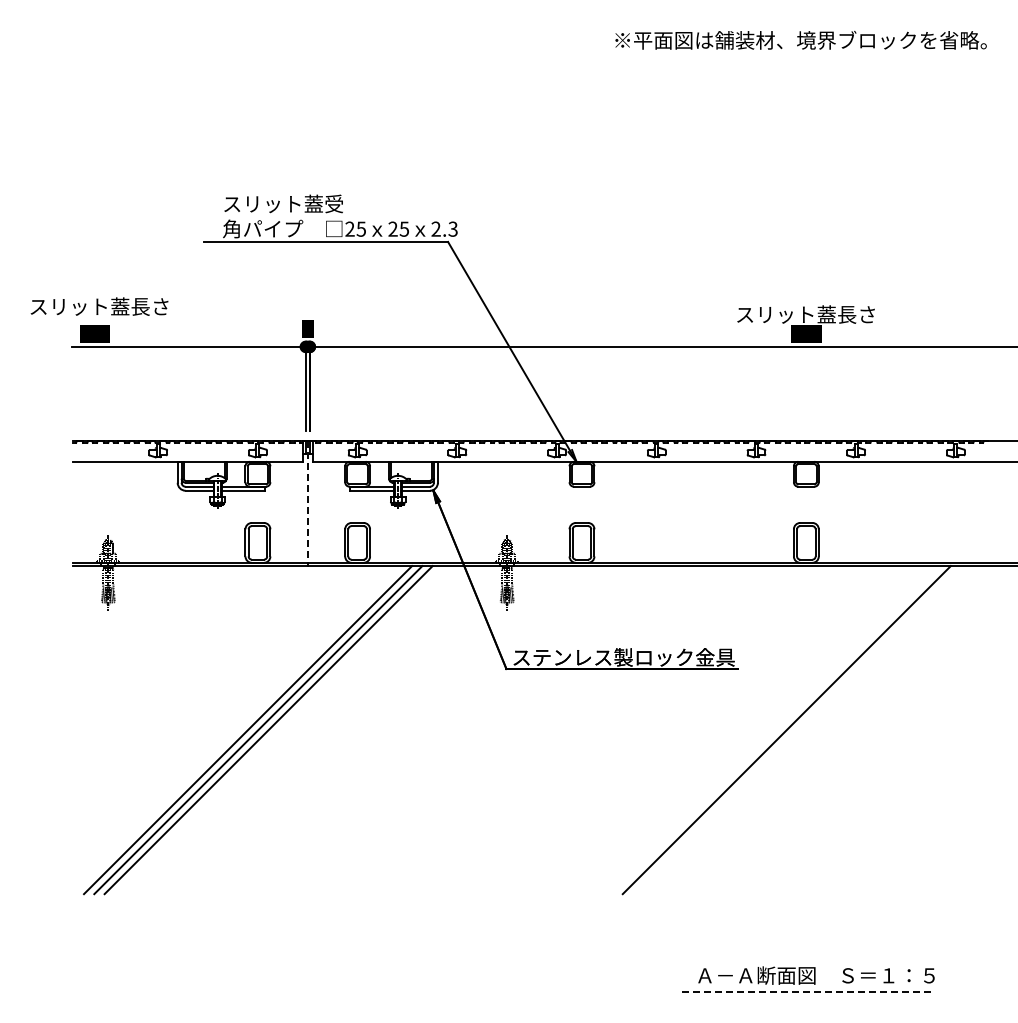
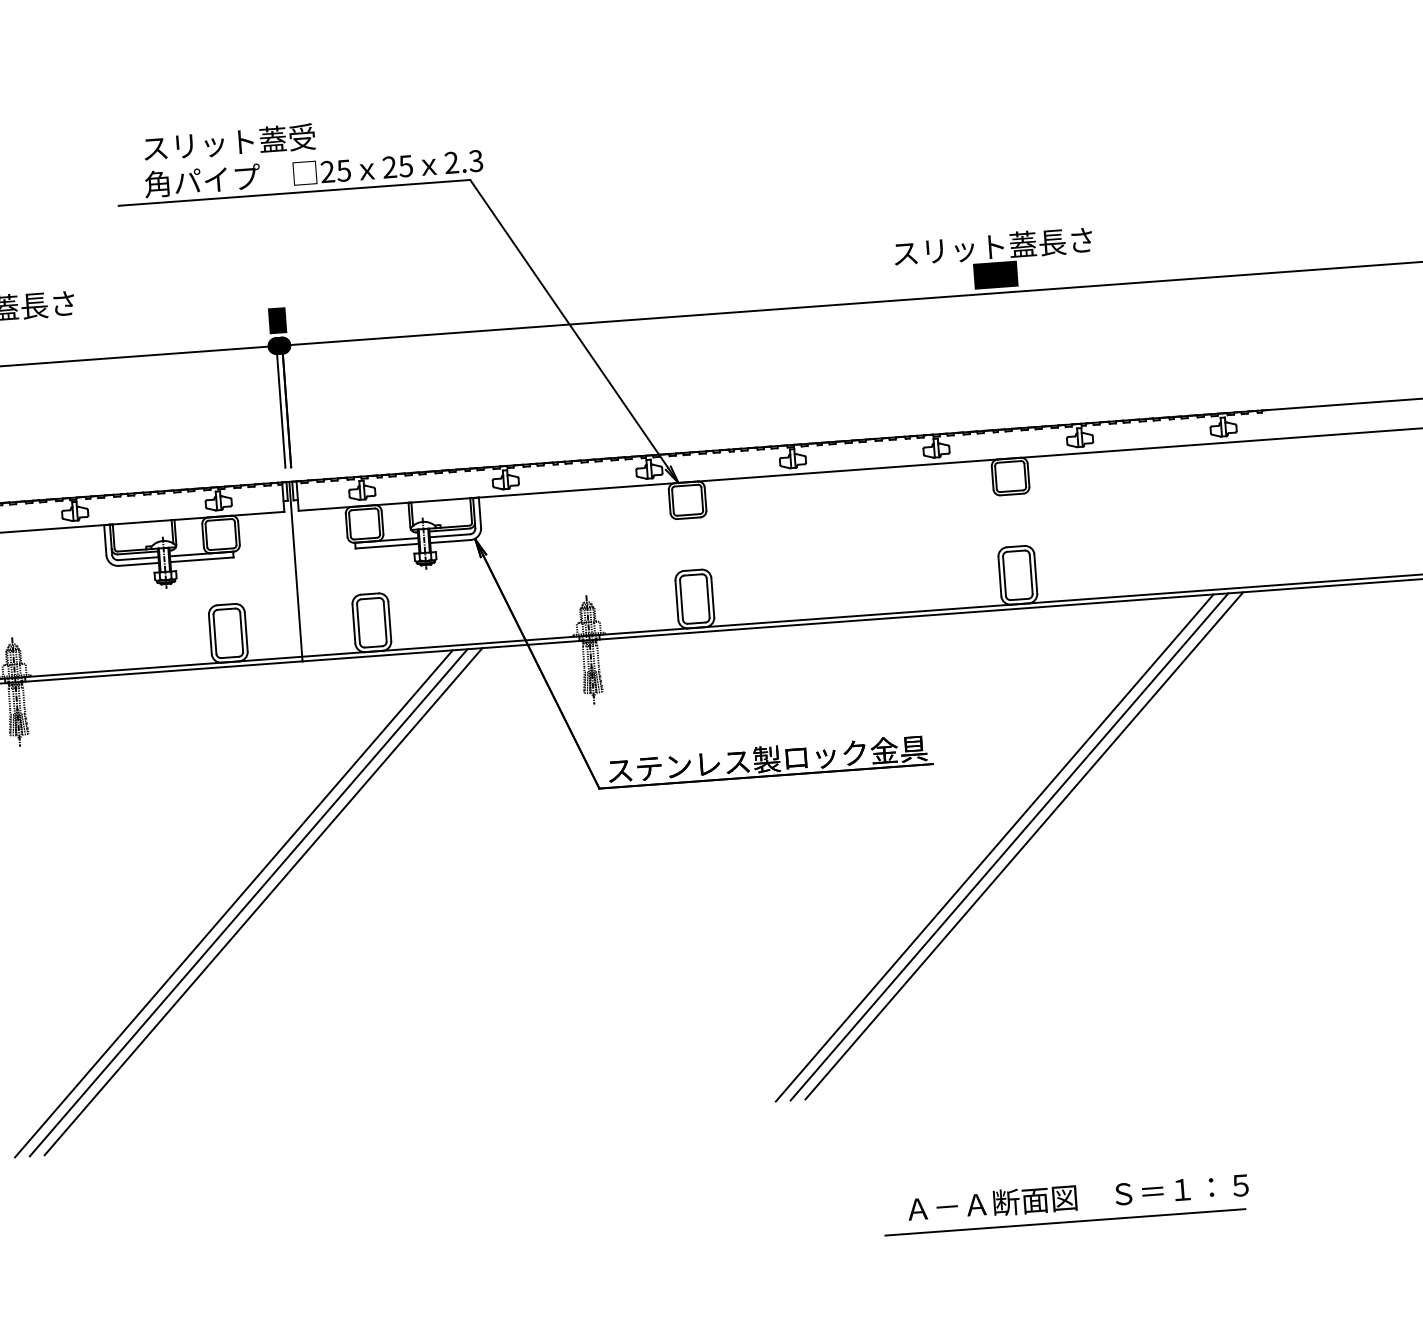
line: (307, 504) -> (295, 572), dashed -> solid
line: (776, 730) -> (994, 848), added
line: (797, 730) -> (1024, 846), added
line: (806, 992) -> (1065, 1222), dashed -> solid

